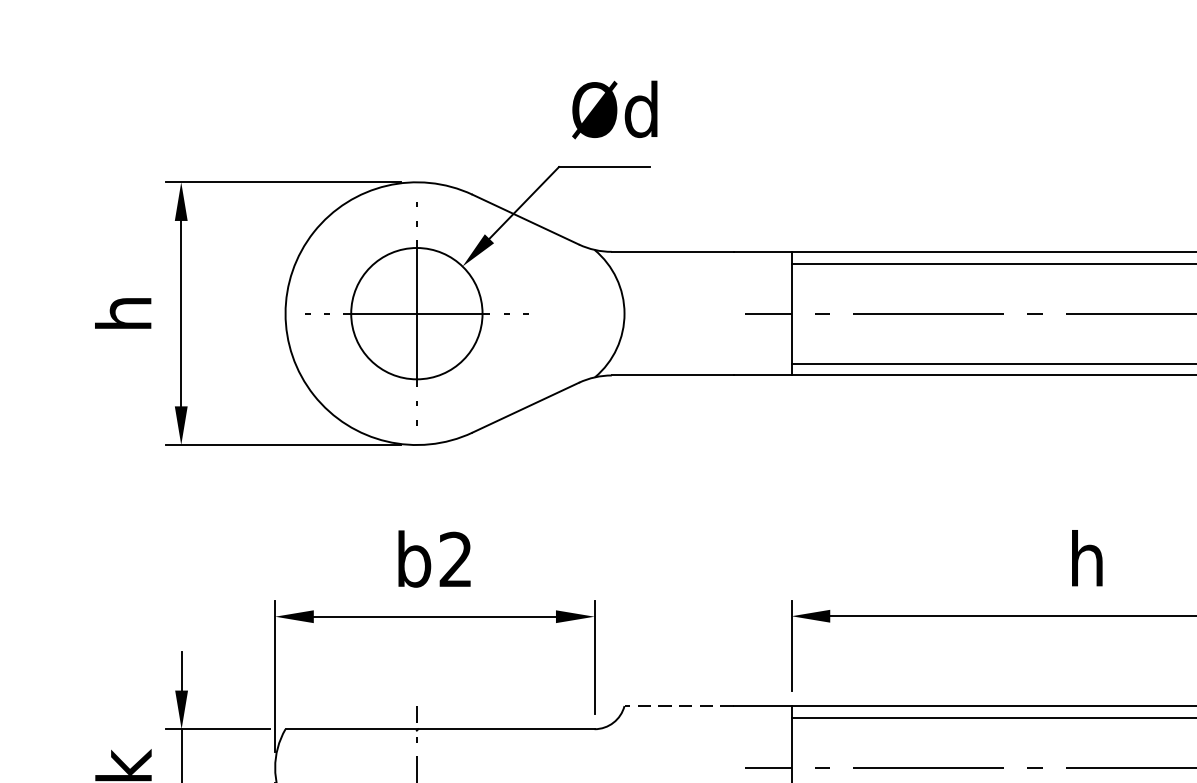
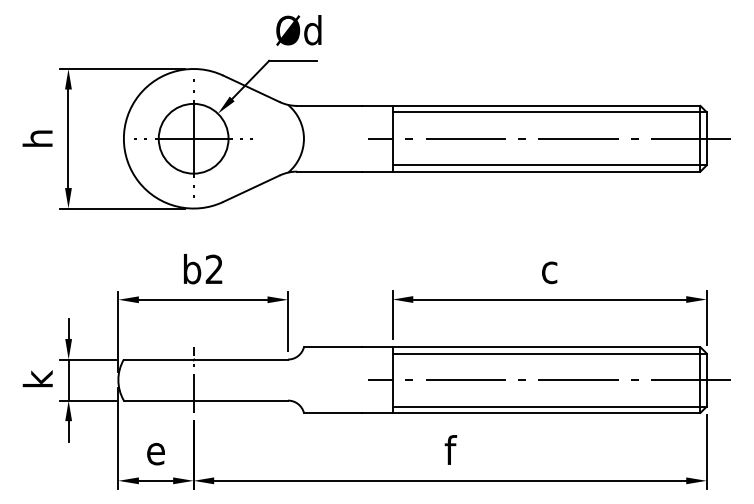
text: (1086, 557) -> (549, 268), h -> c
line: (678, 706) -> (332, 347), dashed -> solid

